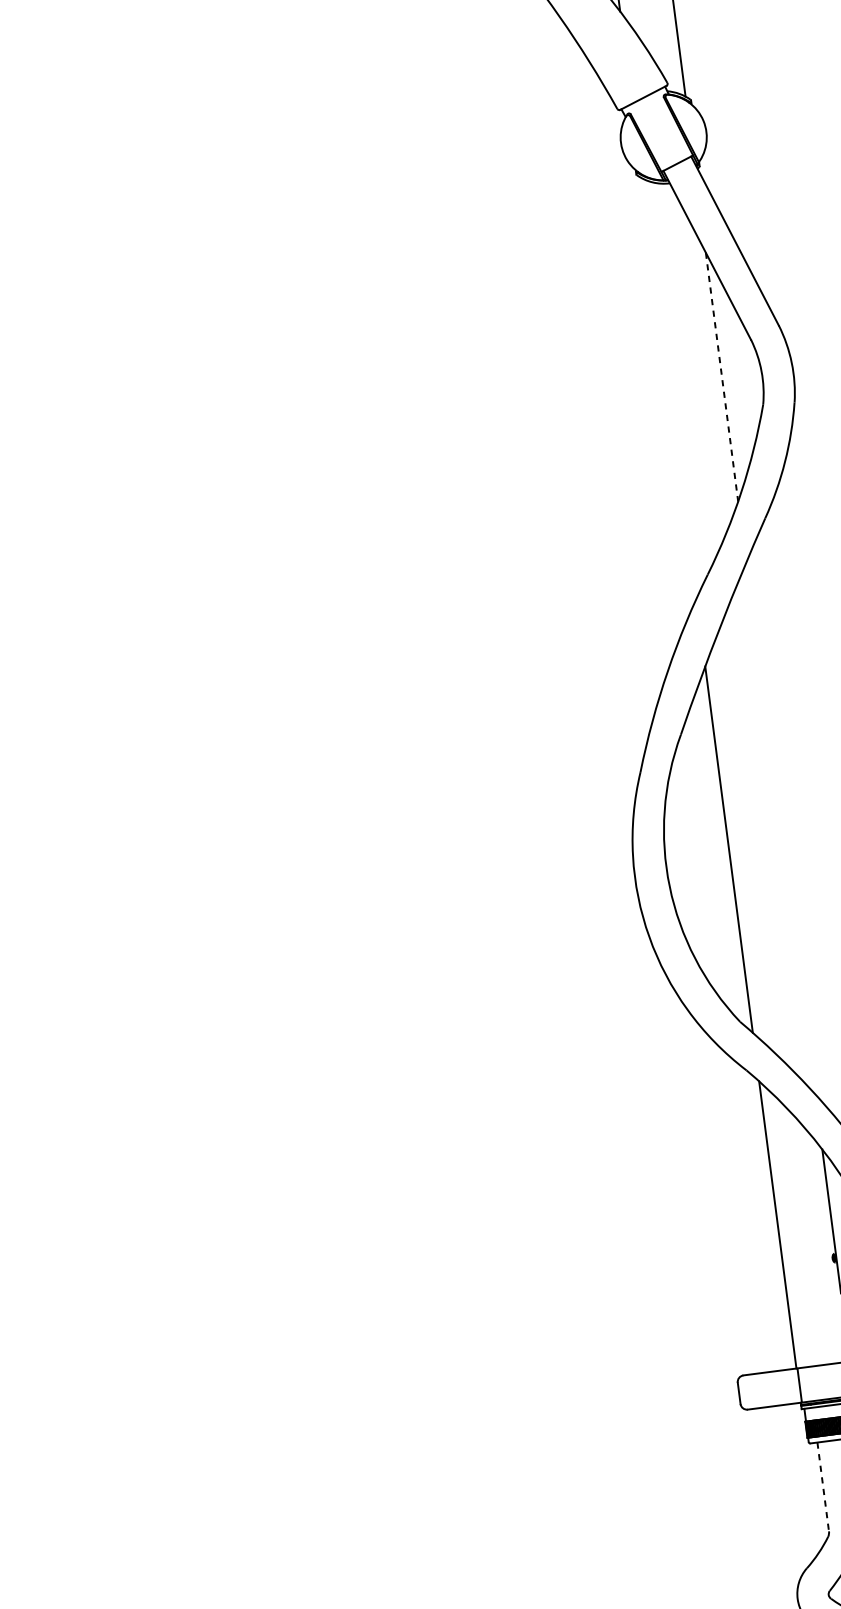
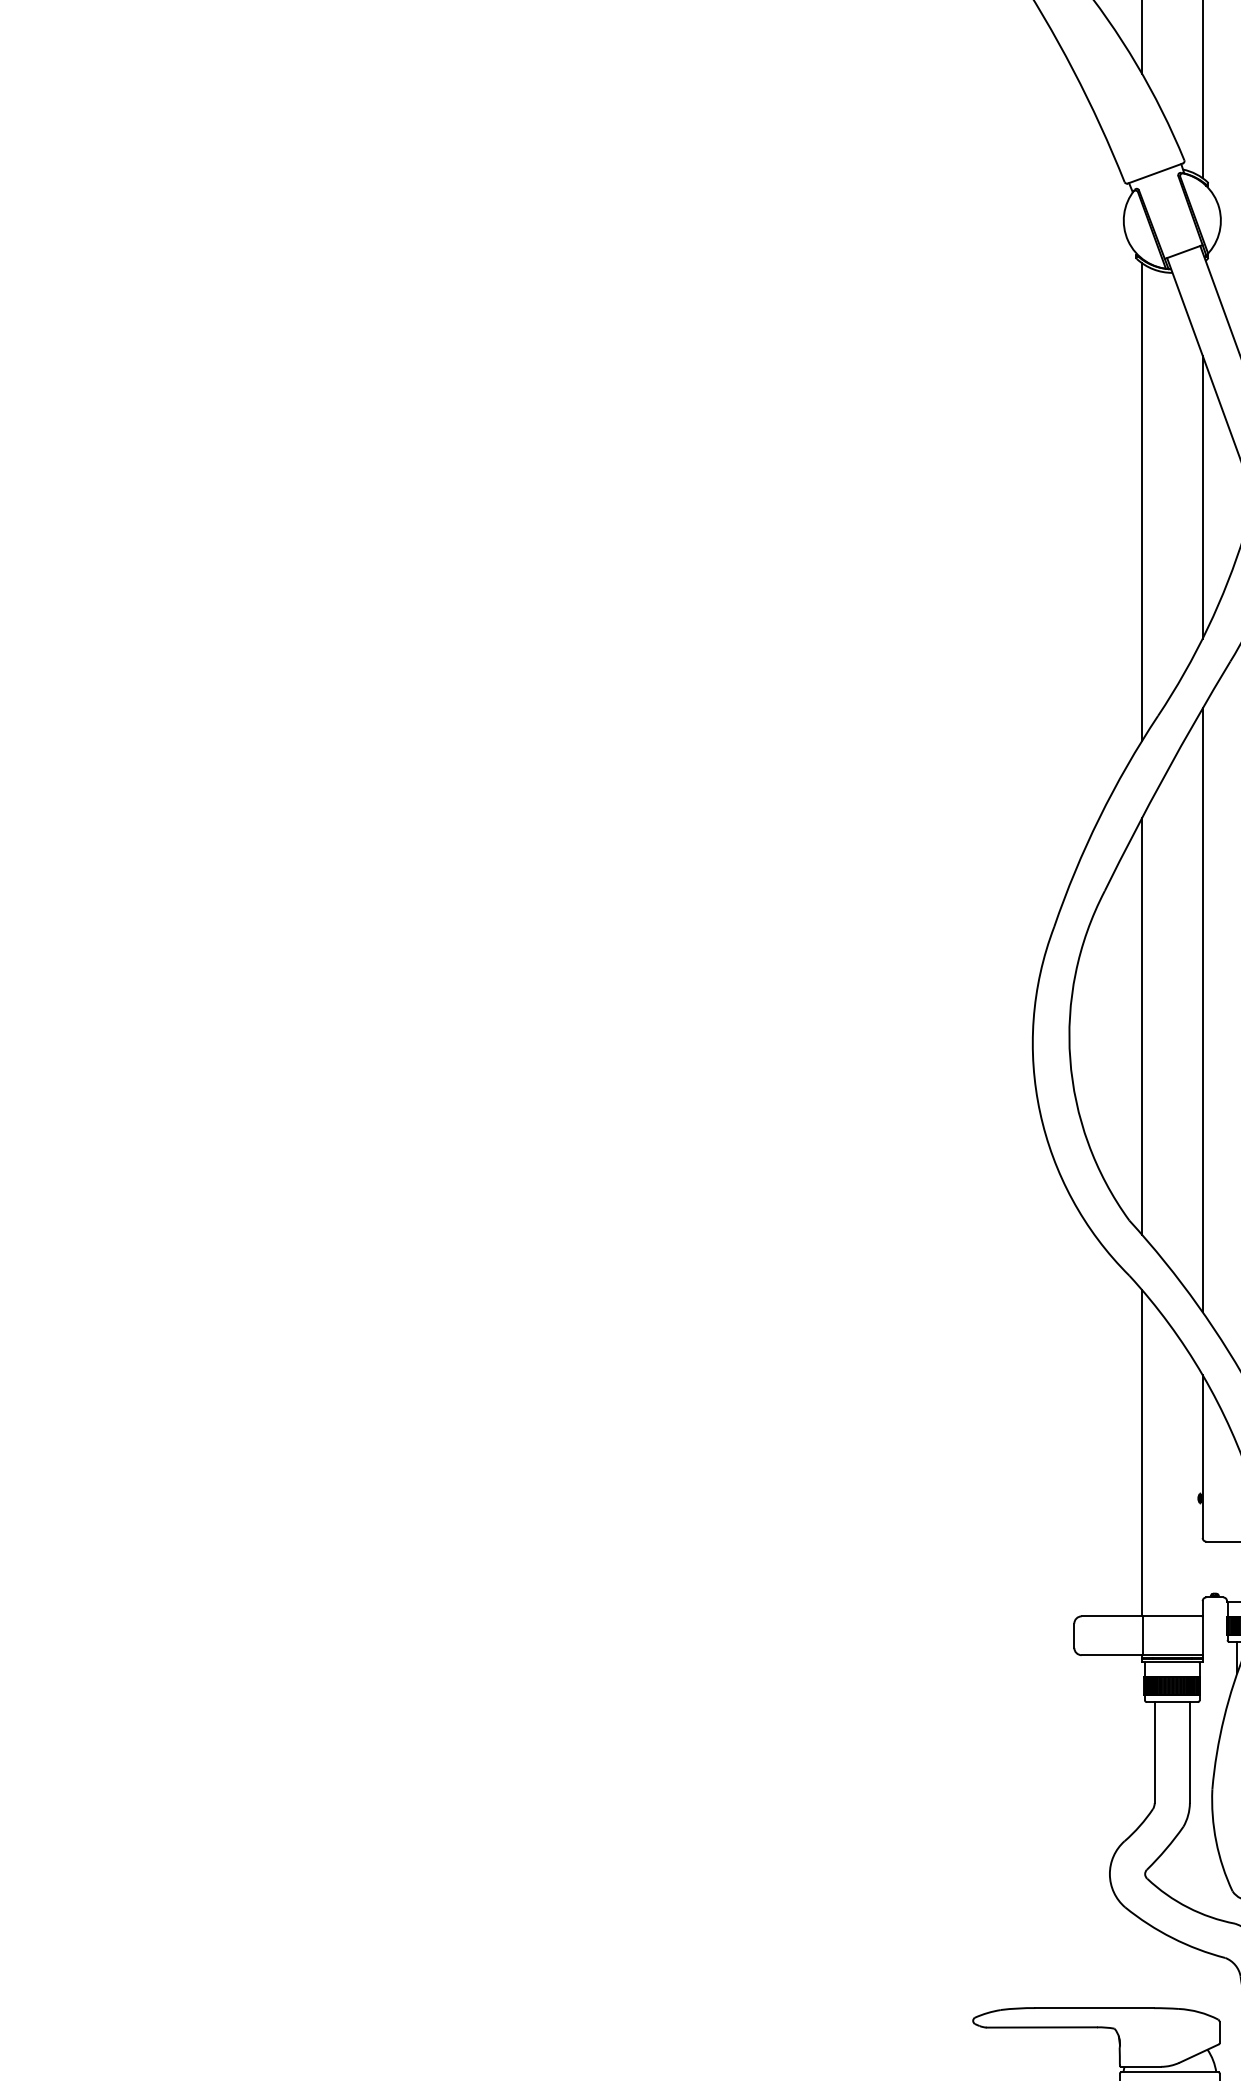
line: (721, 377) -> (1202, 497), dashed -> solid
line: (668, 388) -> (1141, 502), added
line: (780, 828) -> (1202, 1010), added
line: (823, 1487) -> (1154, 1753), dashed -> solid

